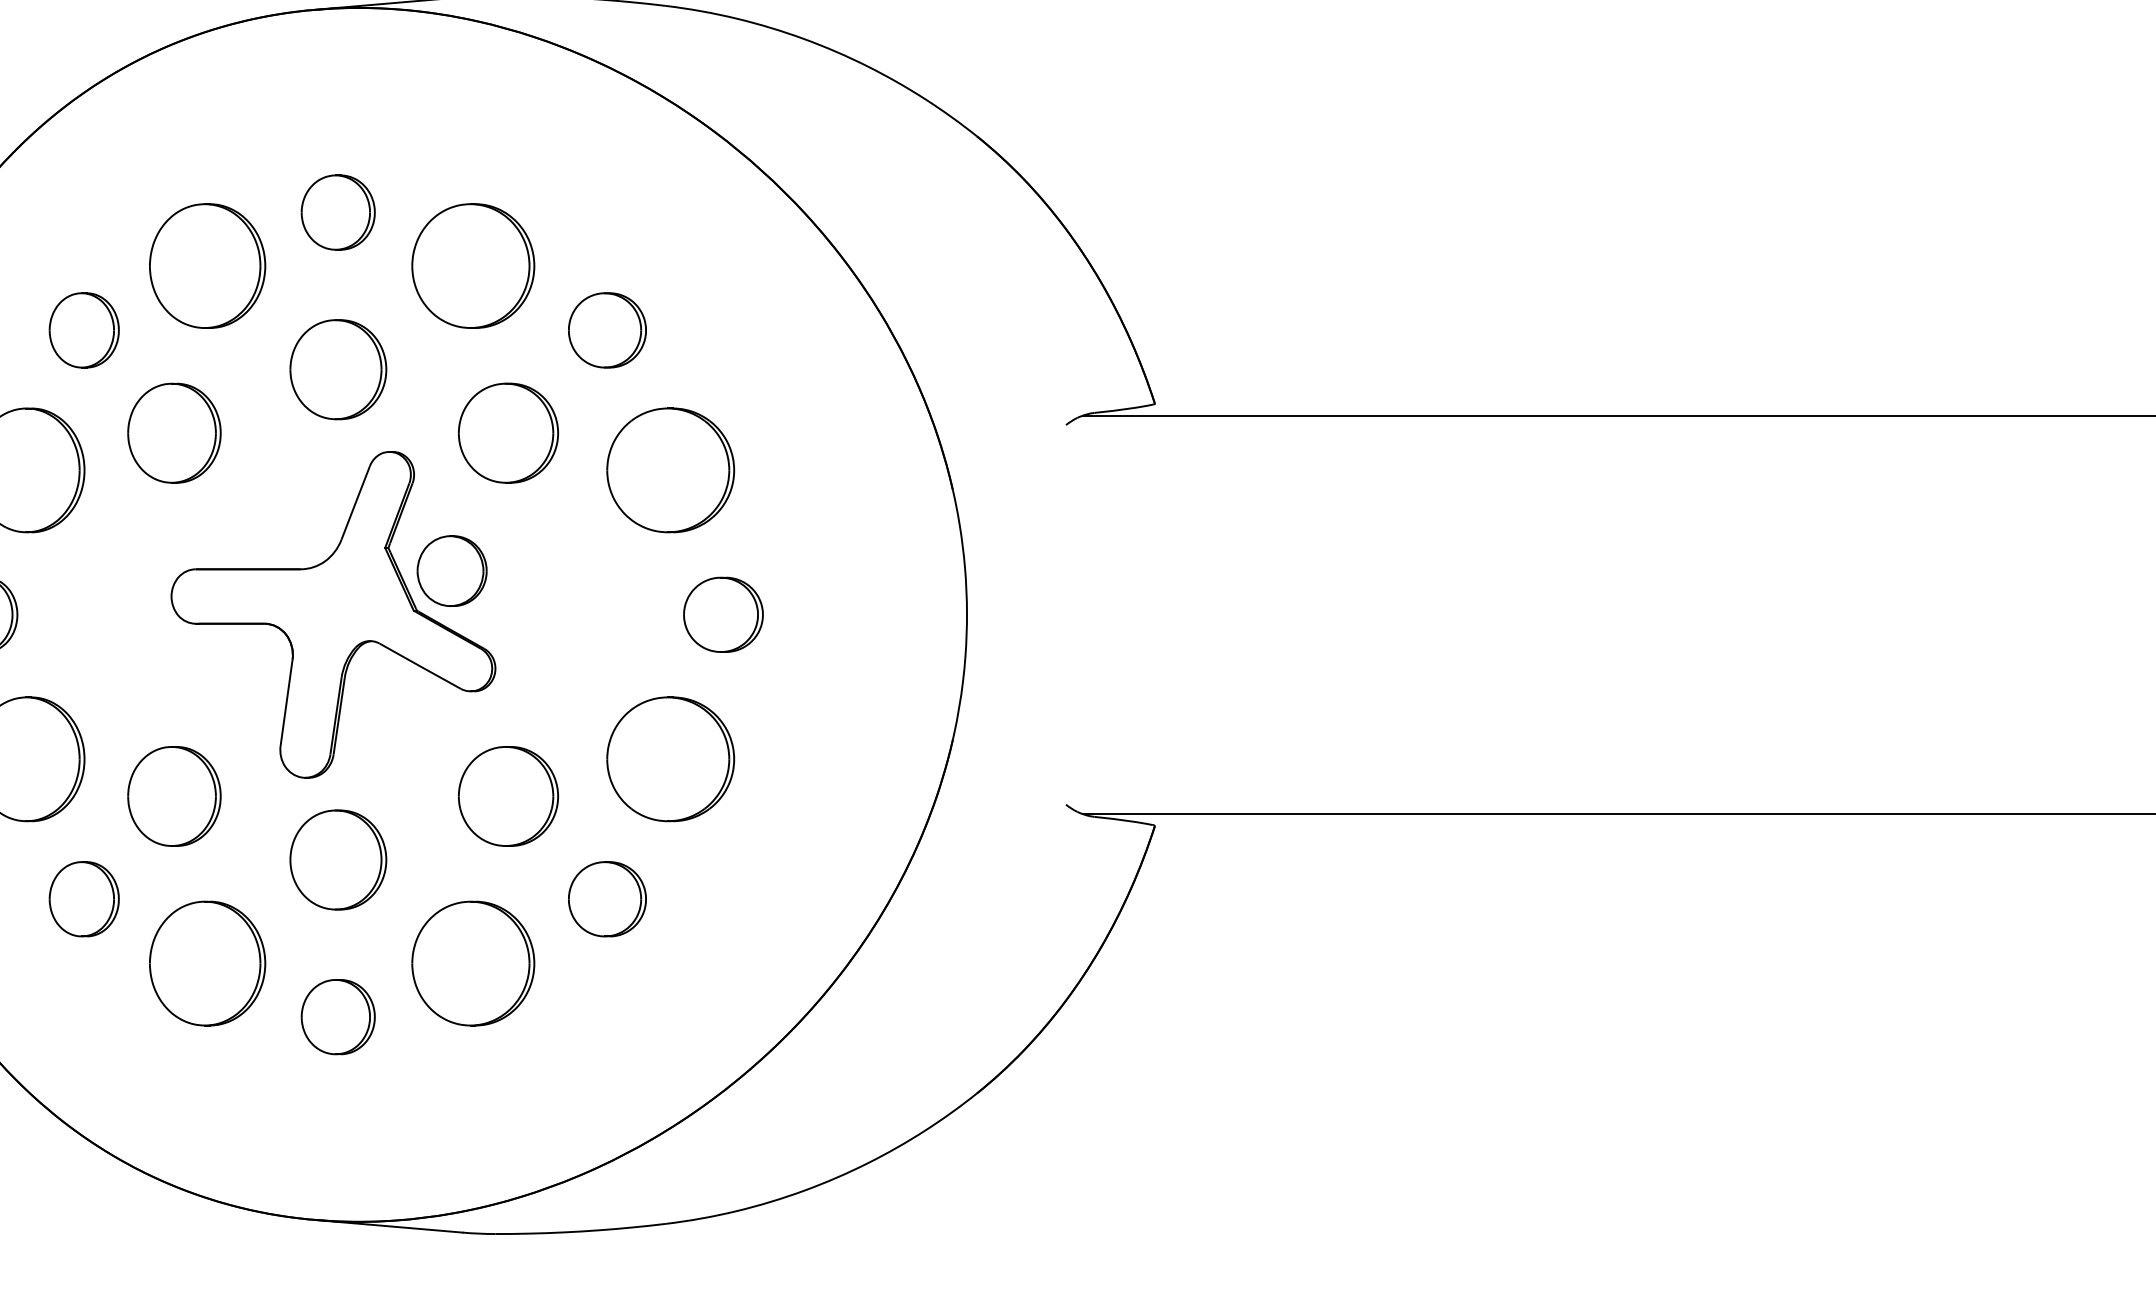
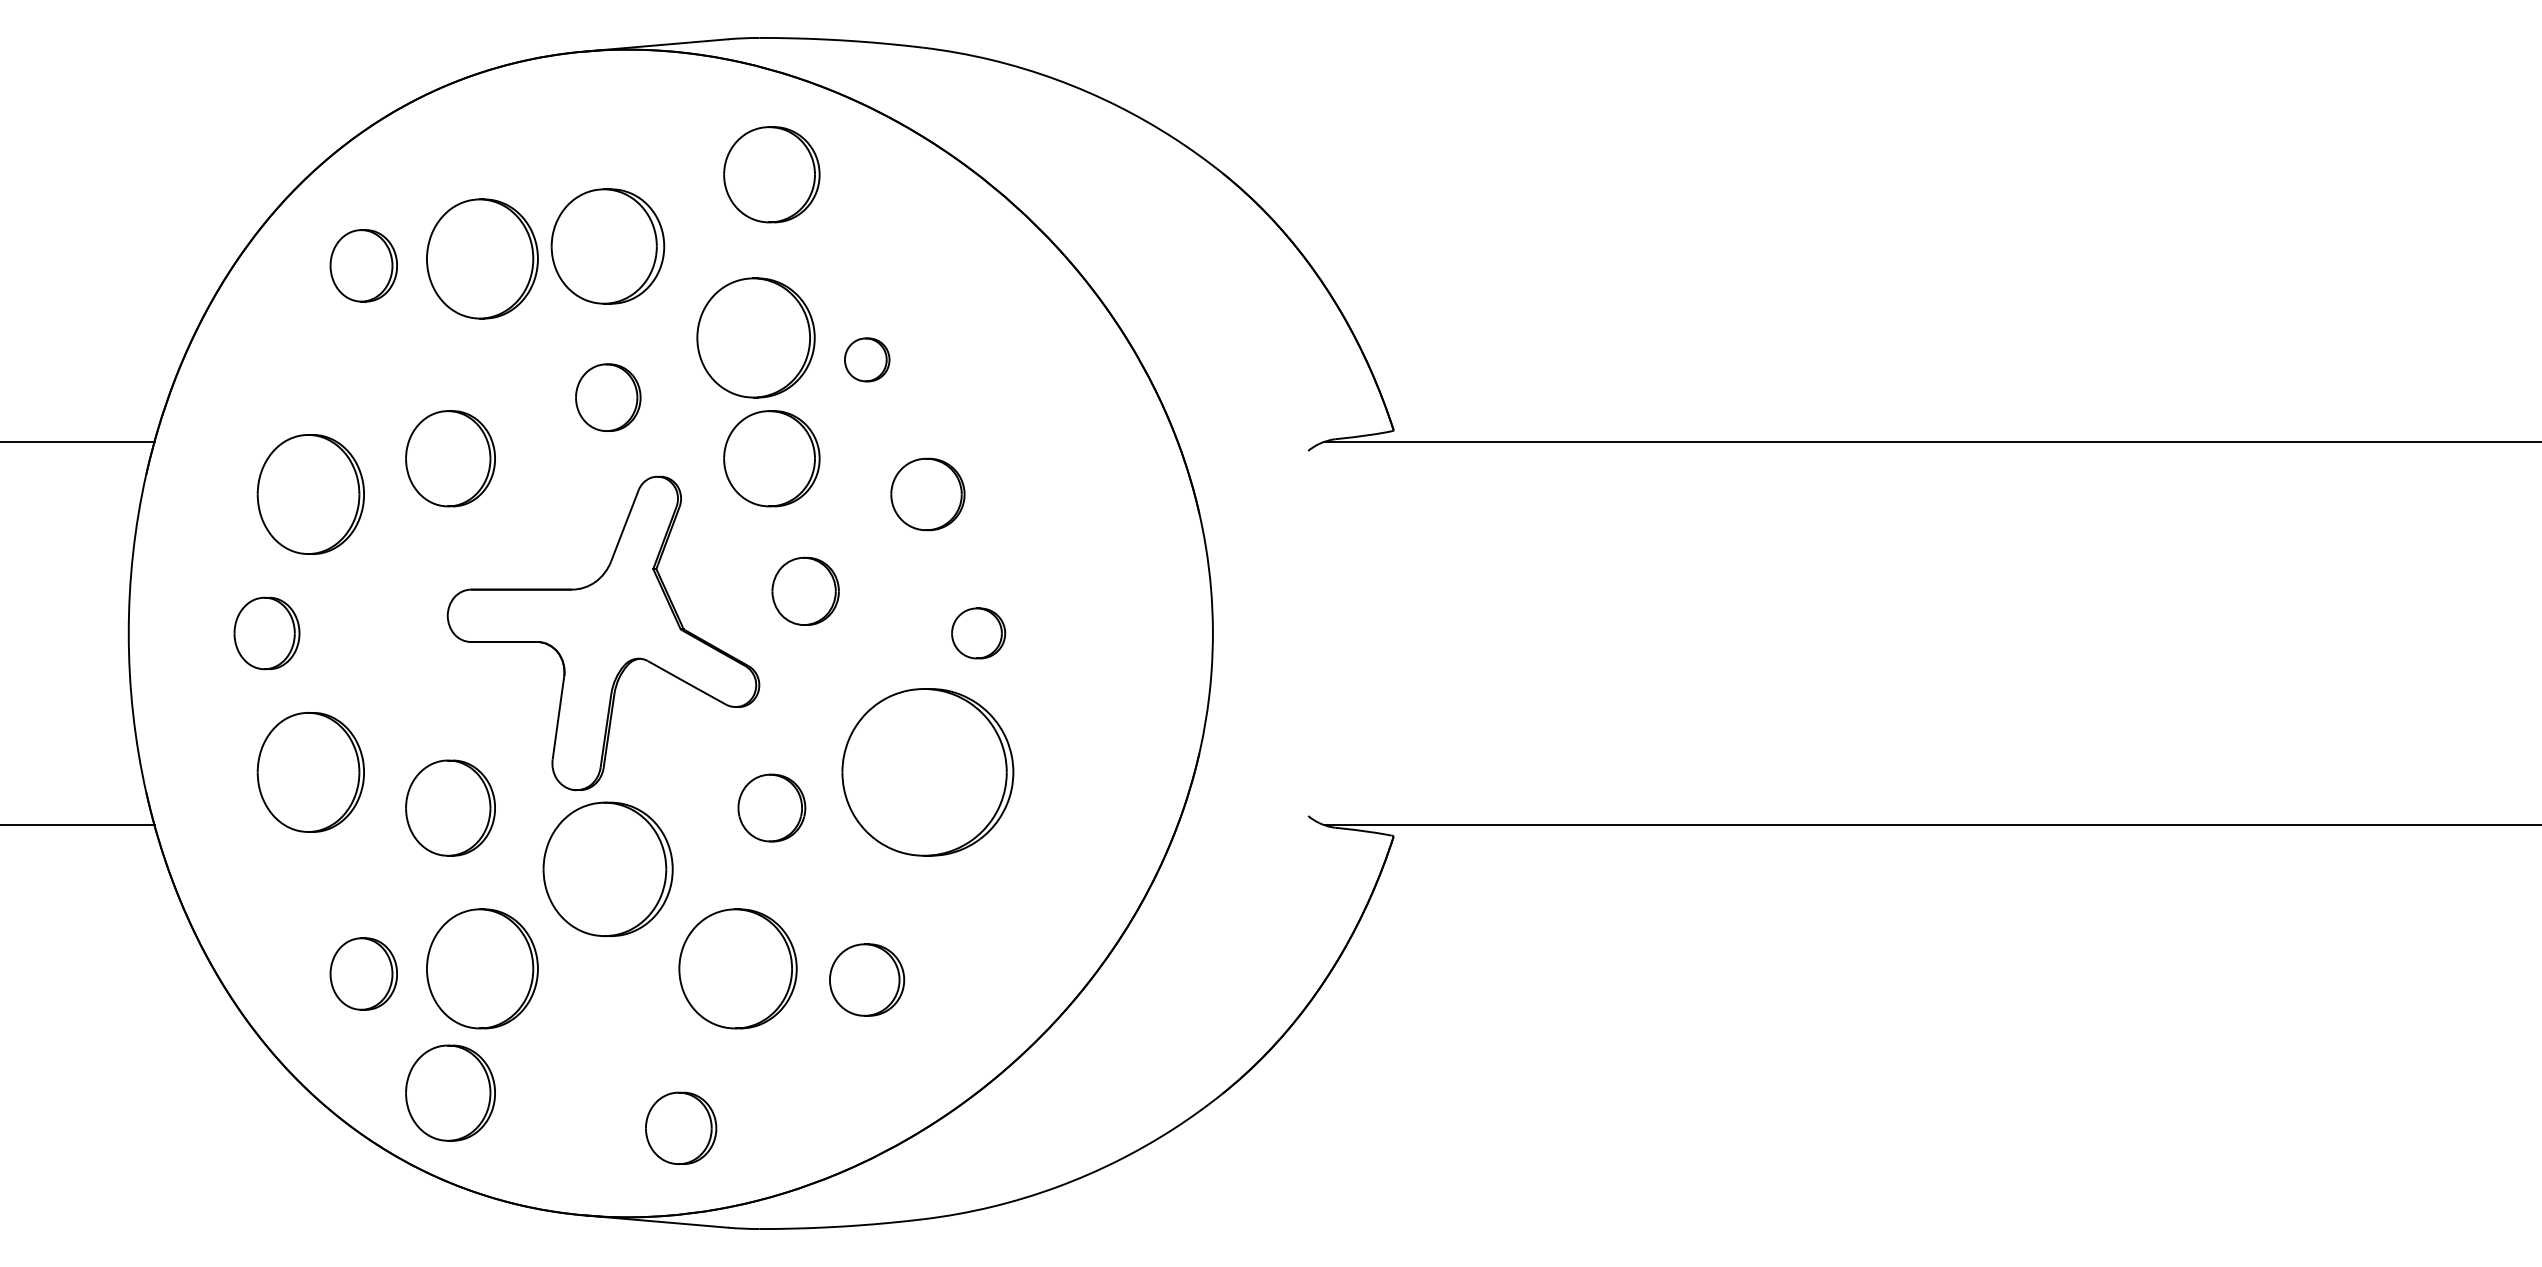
part: (508, 137) -> (771, 174), added
part: (338, 212) -> (608, 246), size x1.6
part: (207, 265) -> (482, 258), moved
part: (472, 265) -> (755, 337), moved
part: (83, 330) -> (363, 265), moved
part: (607, 330) -> (867, 359), size x0.6
part: (338, 369) -> (608, 397), size x0.7
part: (670, 470) -> (927, 494), size x0.6
part: (451, 570) -> (805, 590), moved
part: (723, 614) -> (978, 633), size x0.7
part: (670, 759) -> (927, 772), size x1.4
part: (508, 795) -> (771, 807), size x0.7
part: (338, 859) -> (608, 868), size x1.4
part: (83, 898) -> (363, 973), moved
part: (607, 898) -> (867, 979), moved
part: (338, 1016) -> (681, 1127), moved
part: (174, 1092) -> (450, 1092), added

